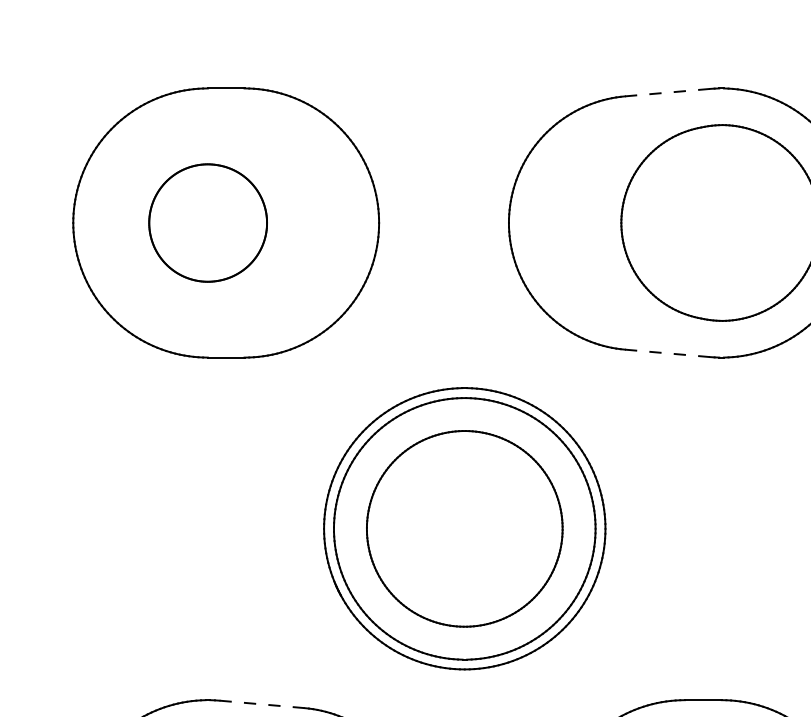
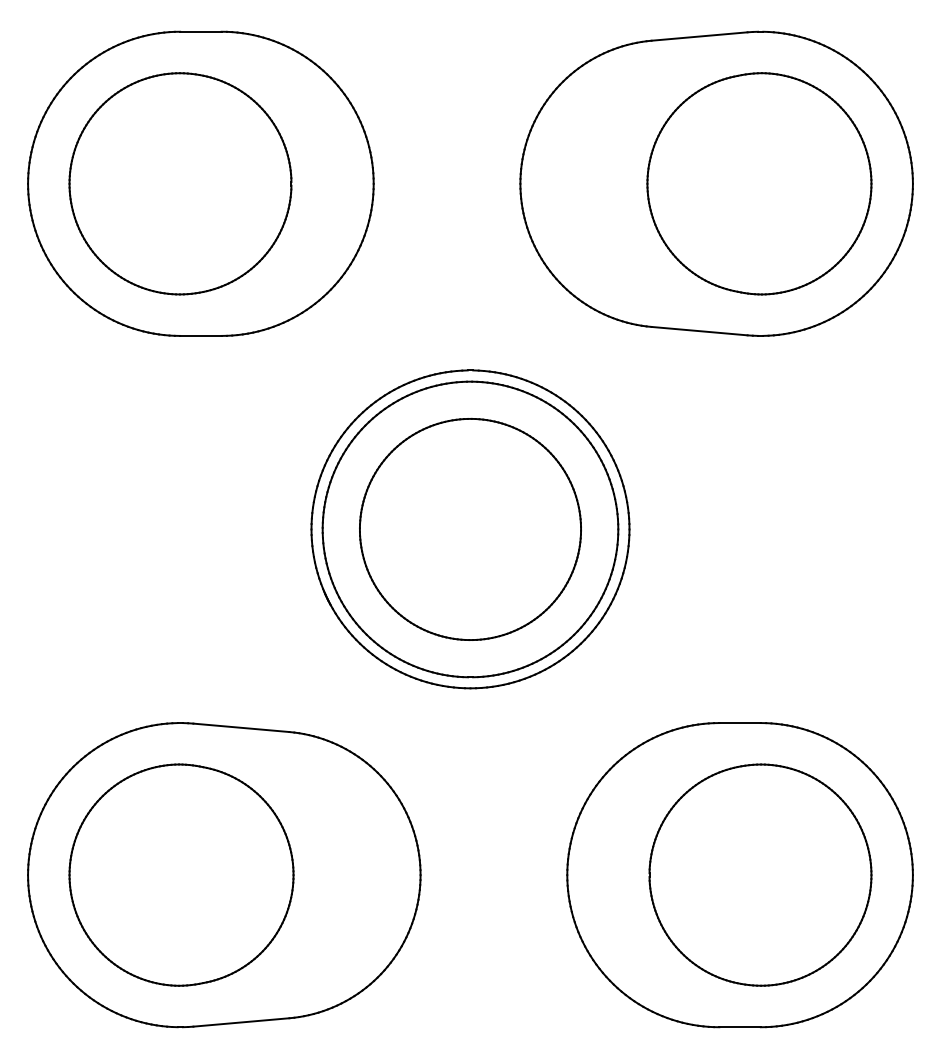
line: (668, 92) -> (700, 36), dashed -> solid
part: (208, 222) -> (180, 183), size x1.67
line: (668, 353) -> (700, 331), dashed -> solid
line: (262, 704) -> (241, 727), dashed -> solid

